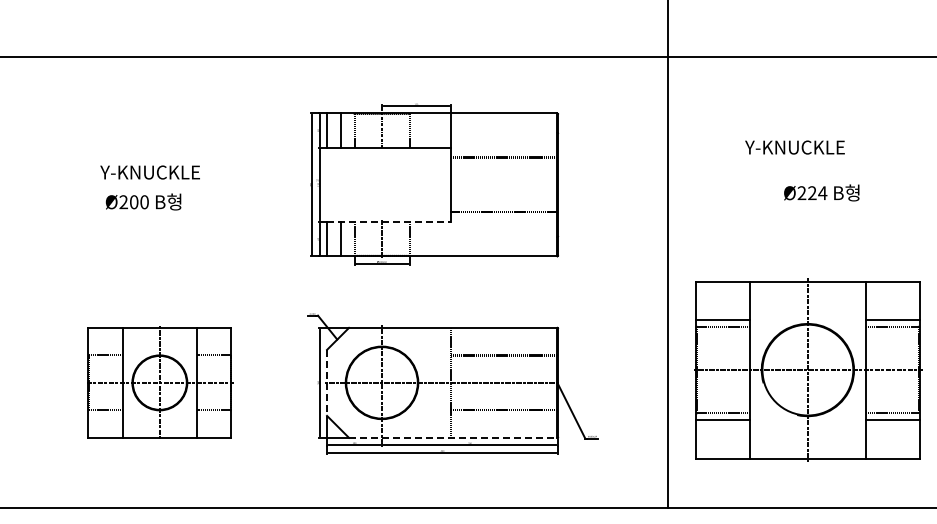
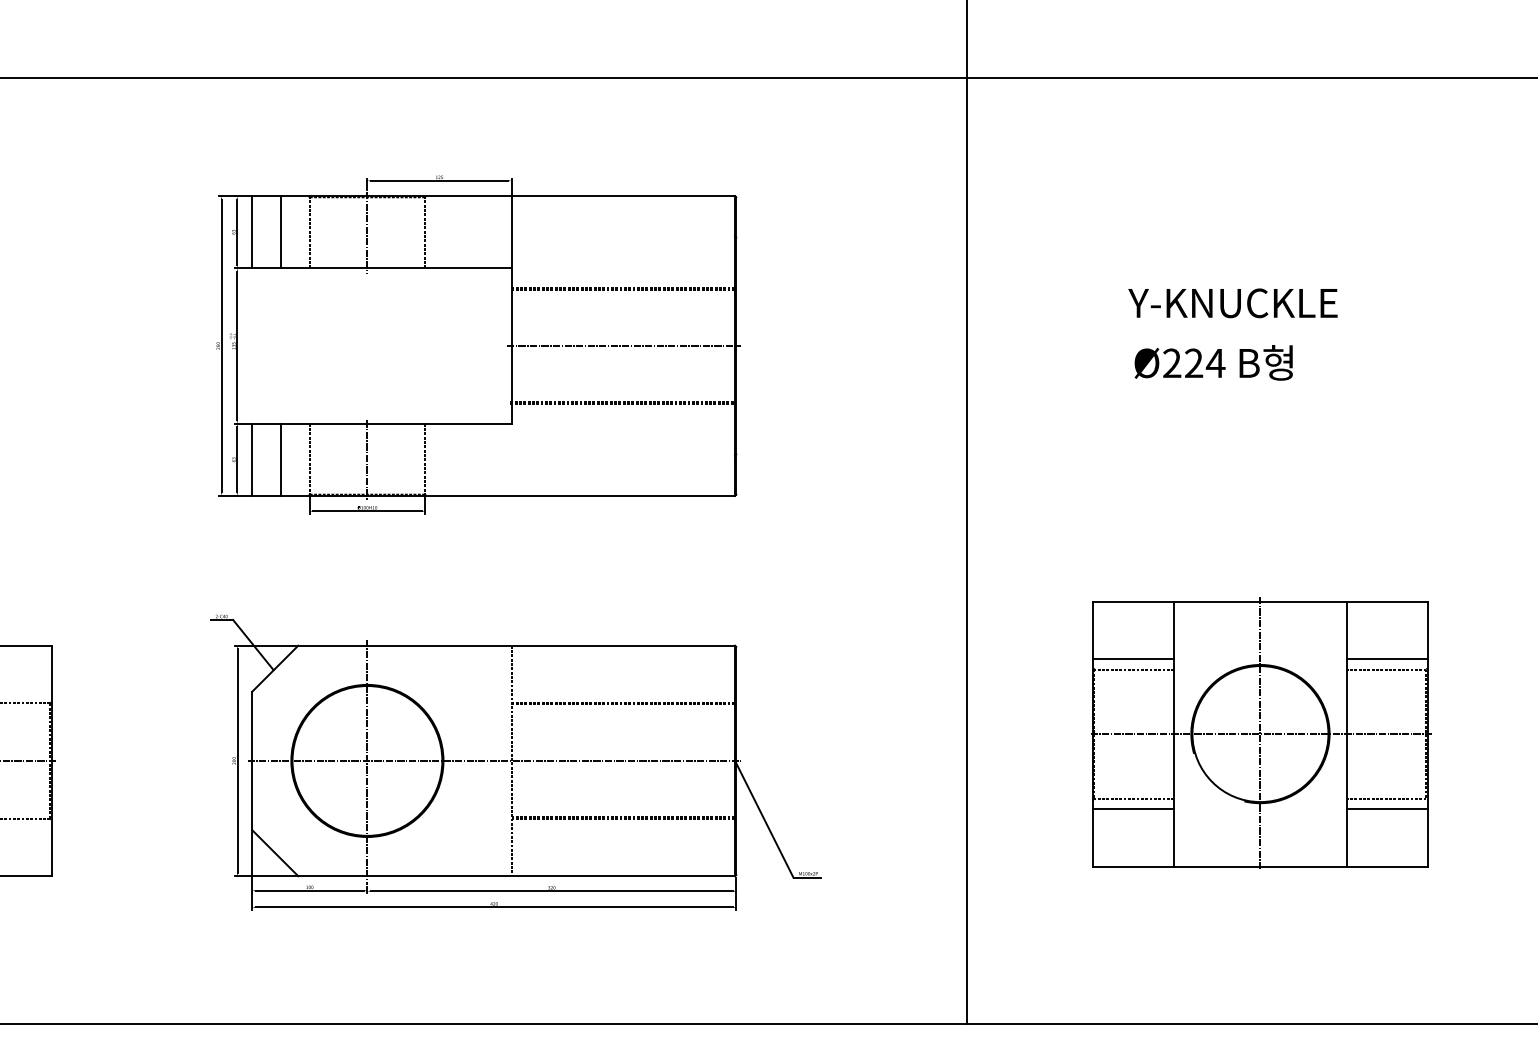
text: (794, 147) -> (1232, 303), moved
line: (504, 184) -> (624, 345), added
text: (821, 192) -> (1213, 361), moved
line: (388, 222) -> (380, 424), dashed -> solid
part: (808, 369) -> (1261, 732), size x0.71
line: (327, 382) -> (253, 760), dashed -> solid
line: (453, 437) -> (517, 875), dashed -> solid

